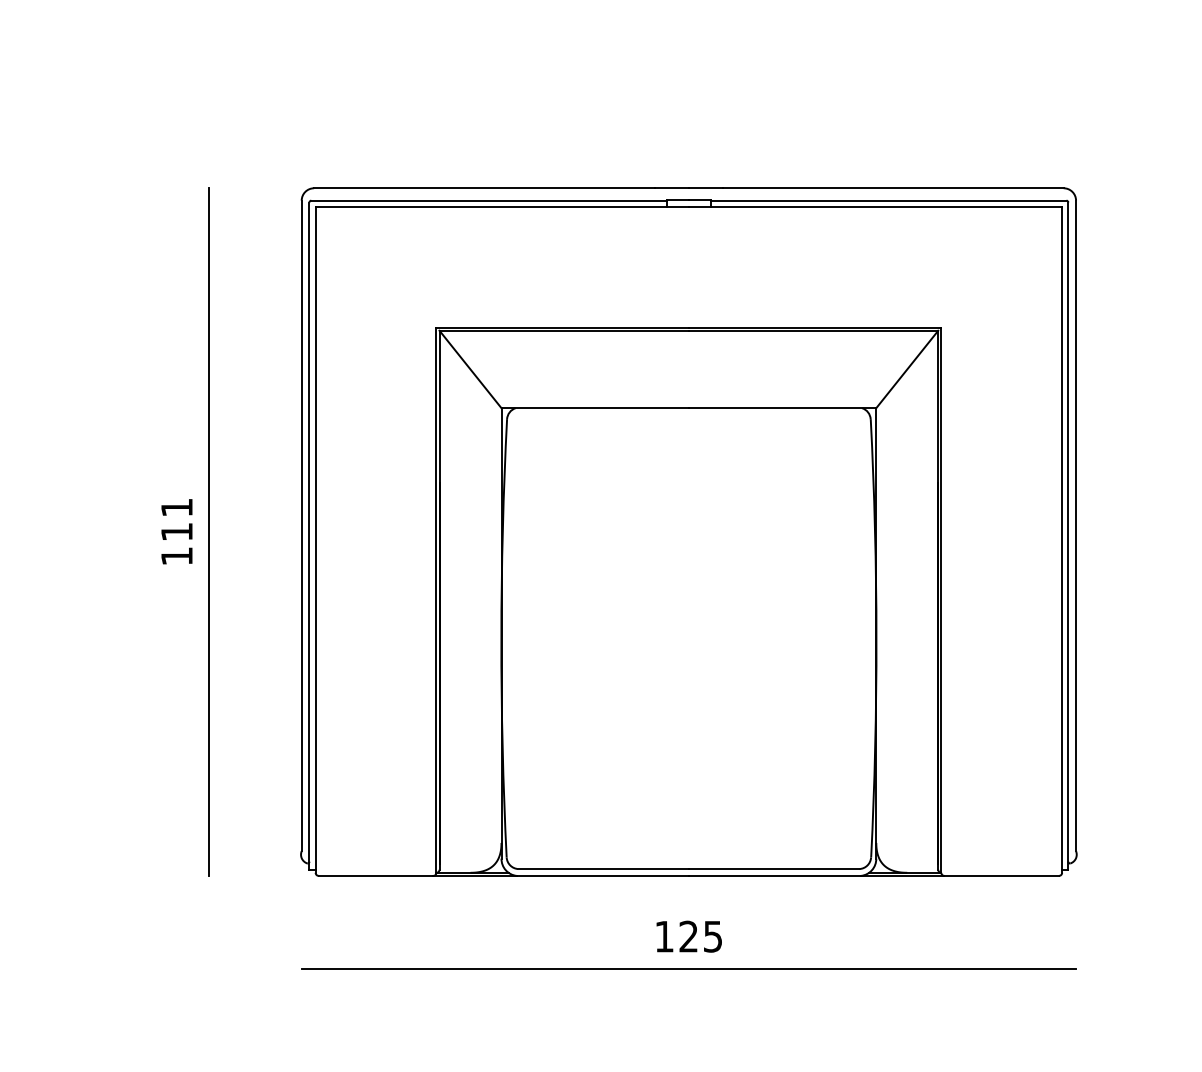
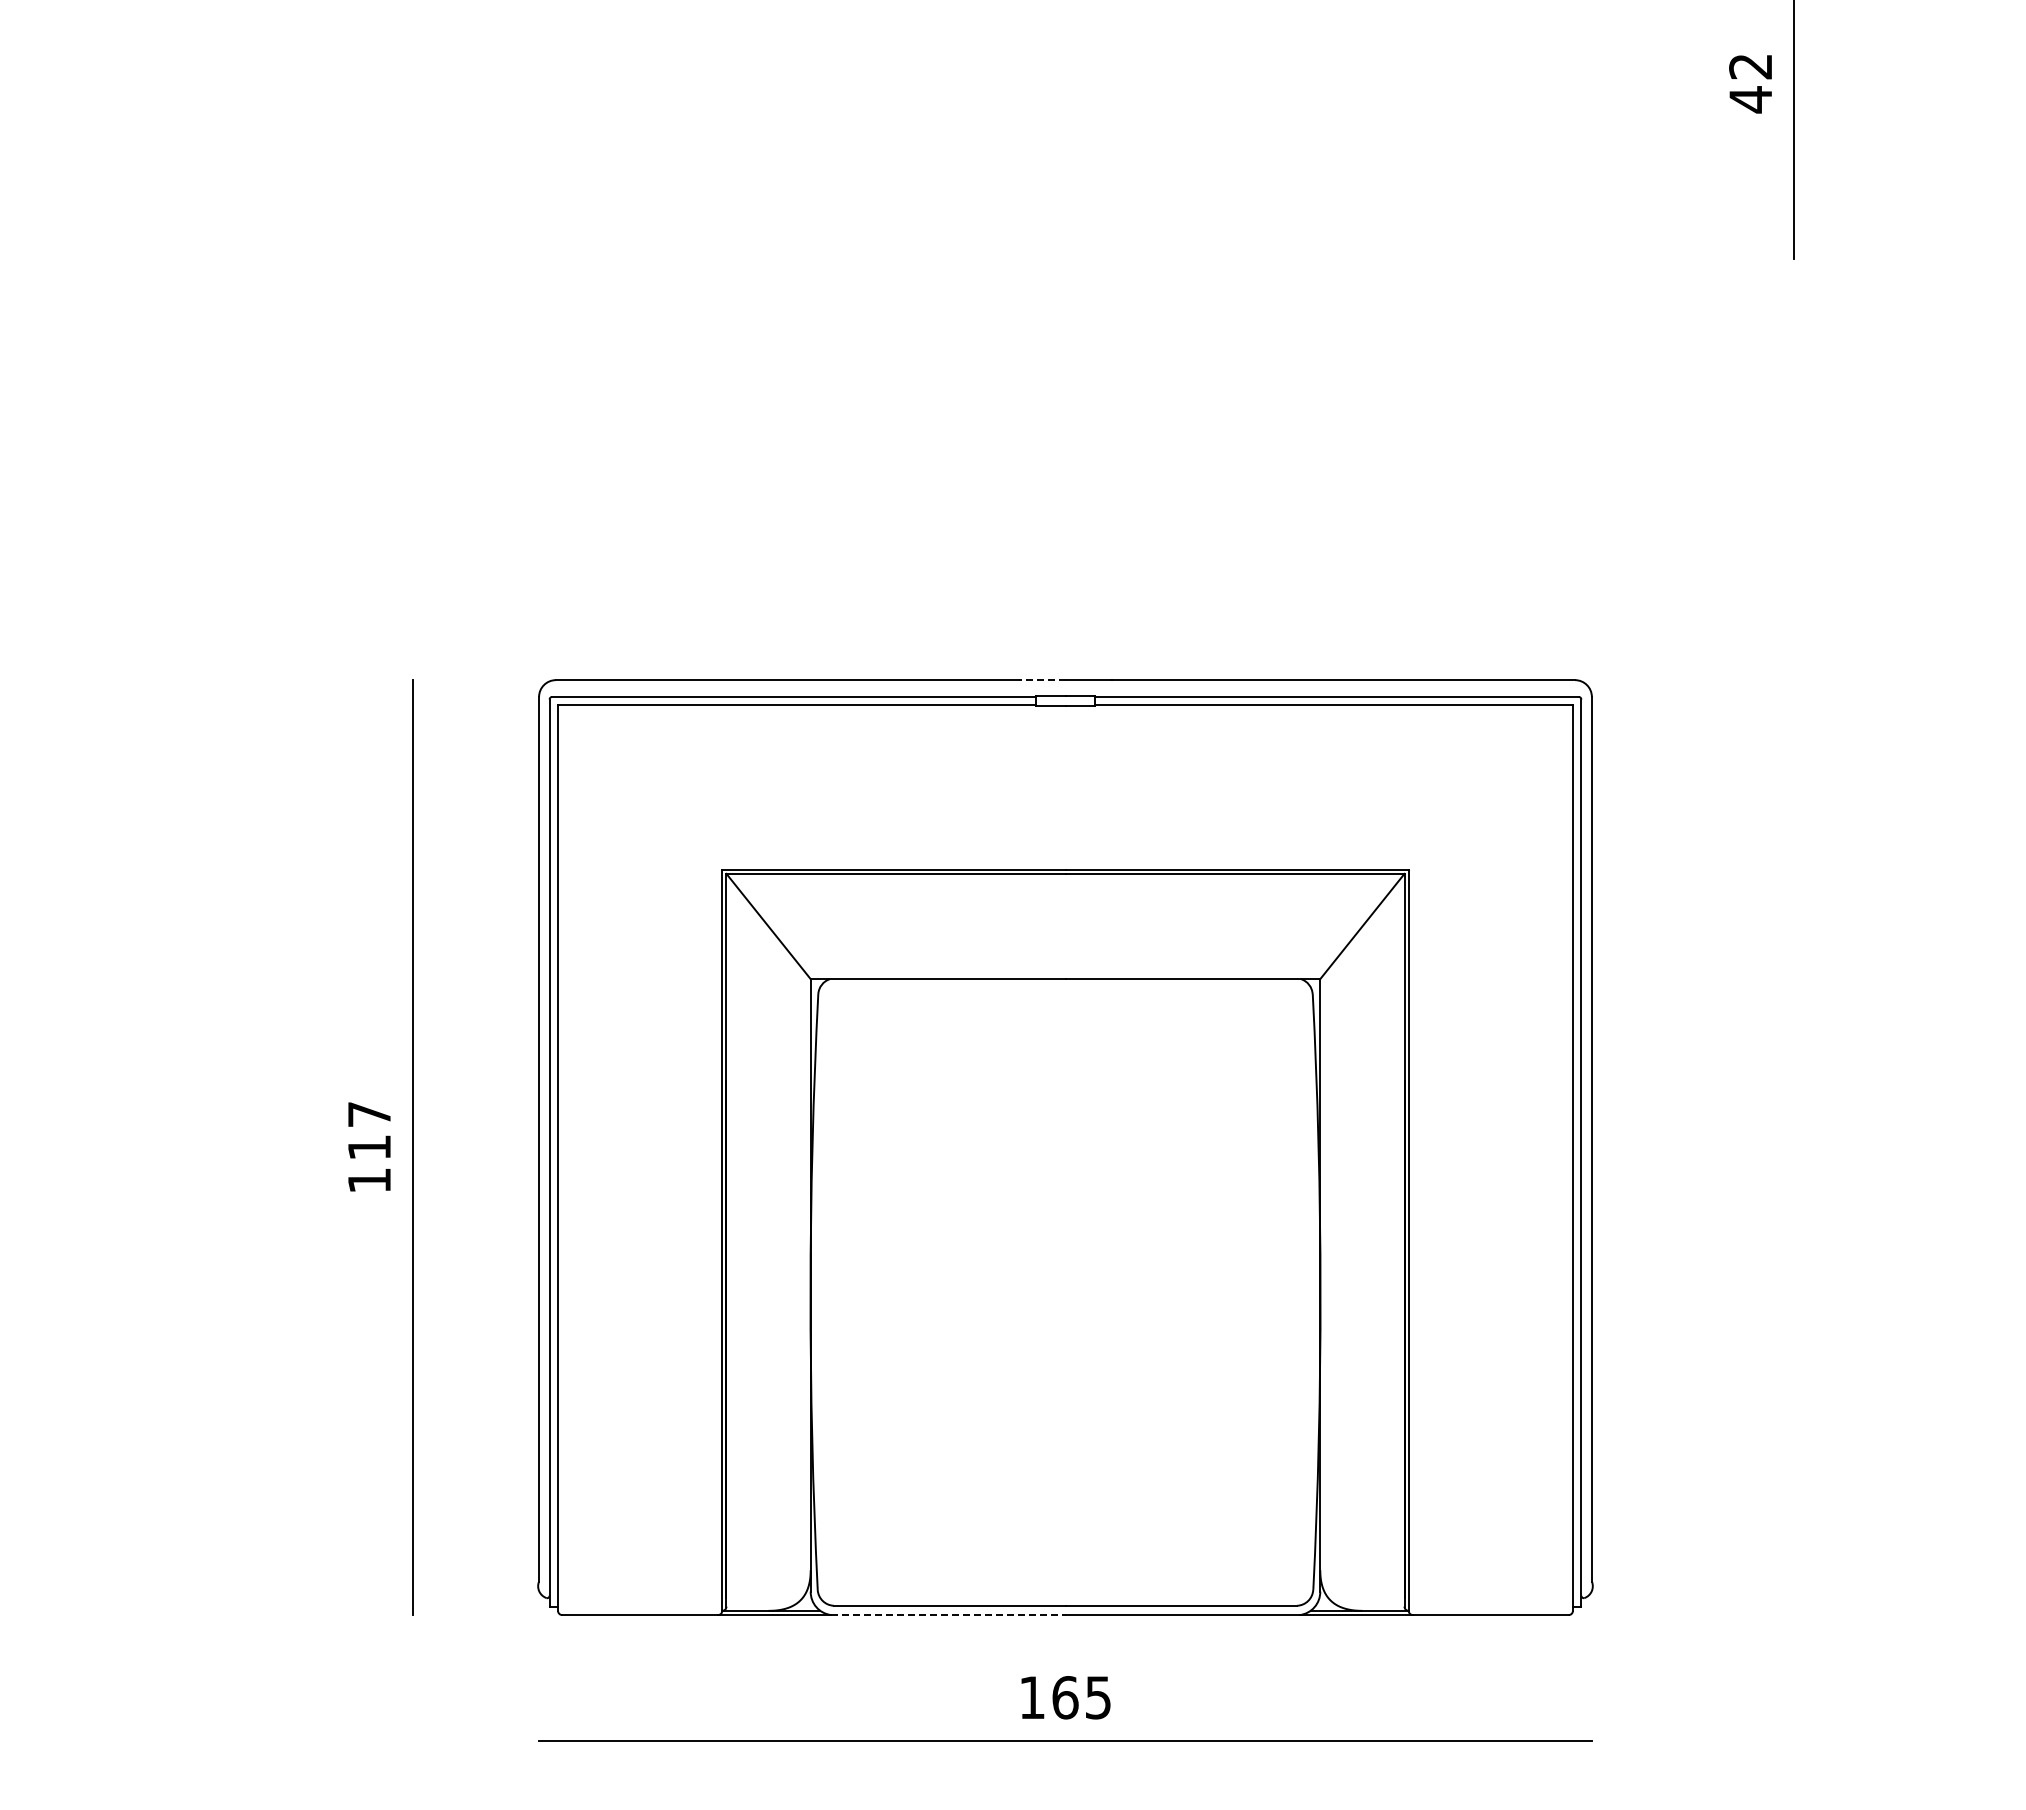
line: (671, 188) -> (1041, 680), solid -> dashed
text: (176, 507) -> (369, 1114), 111 -> 117
line: (602, 876) -> (948, 1615), solid -> dashed
text: (688, 936) -> (1065, 1697), 125 -> 165

